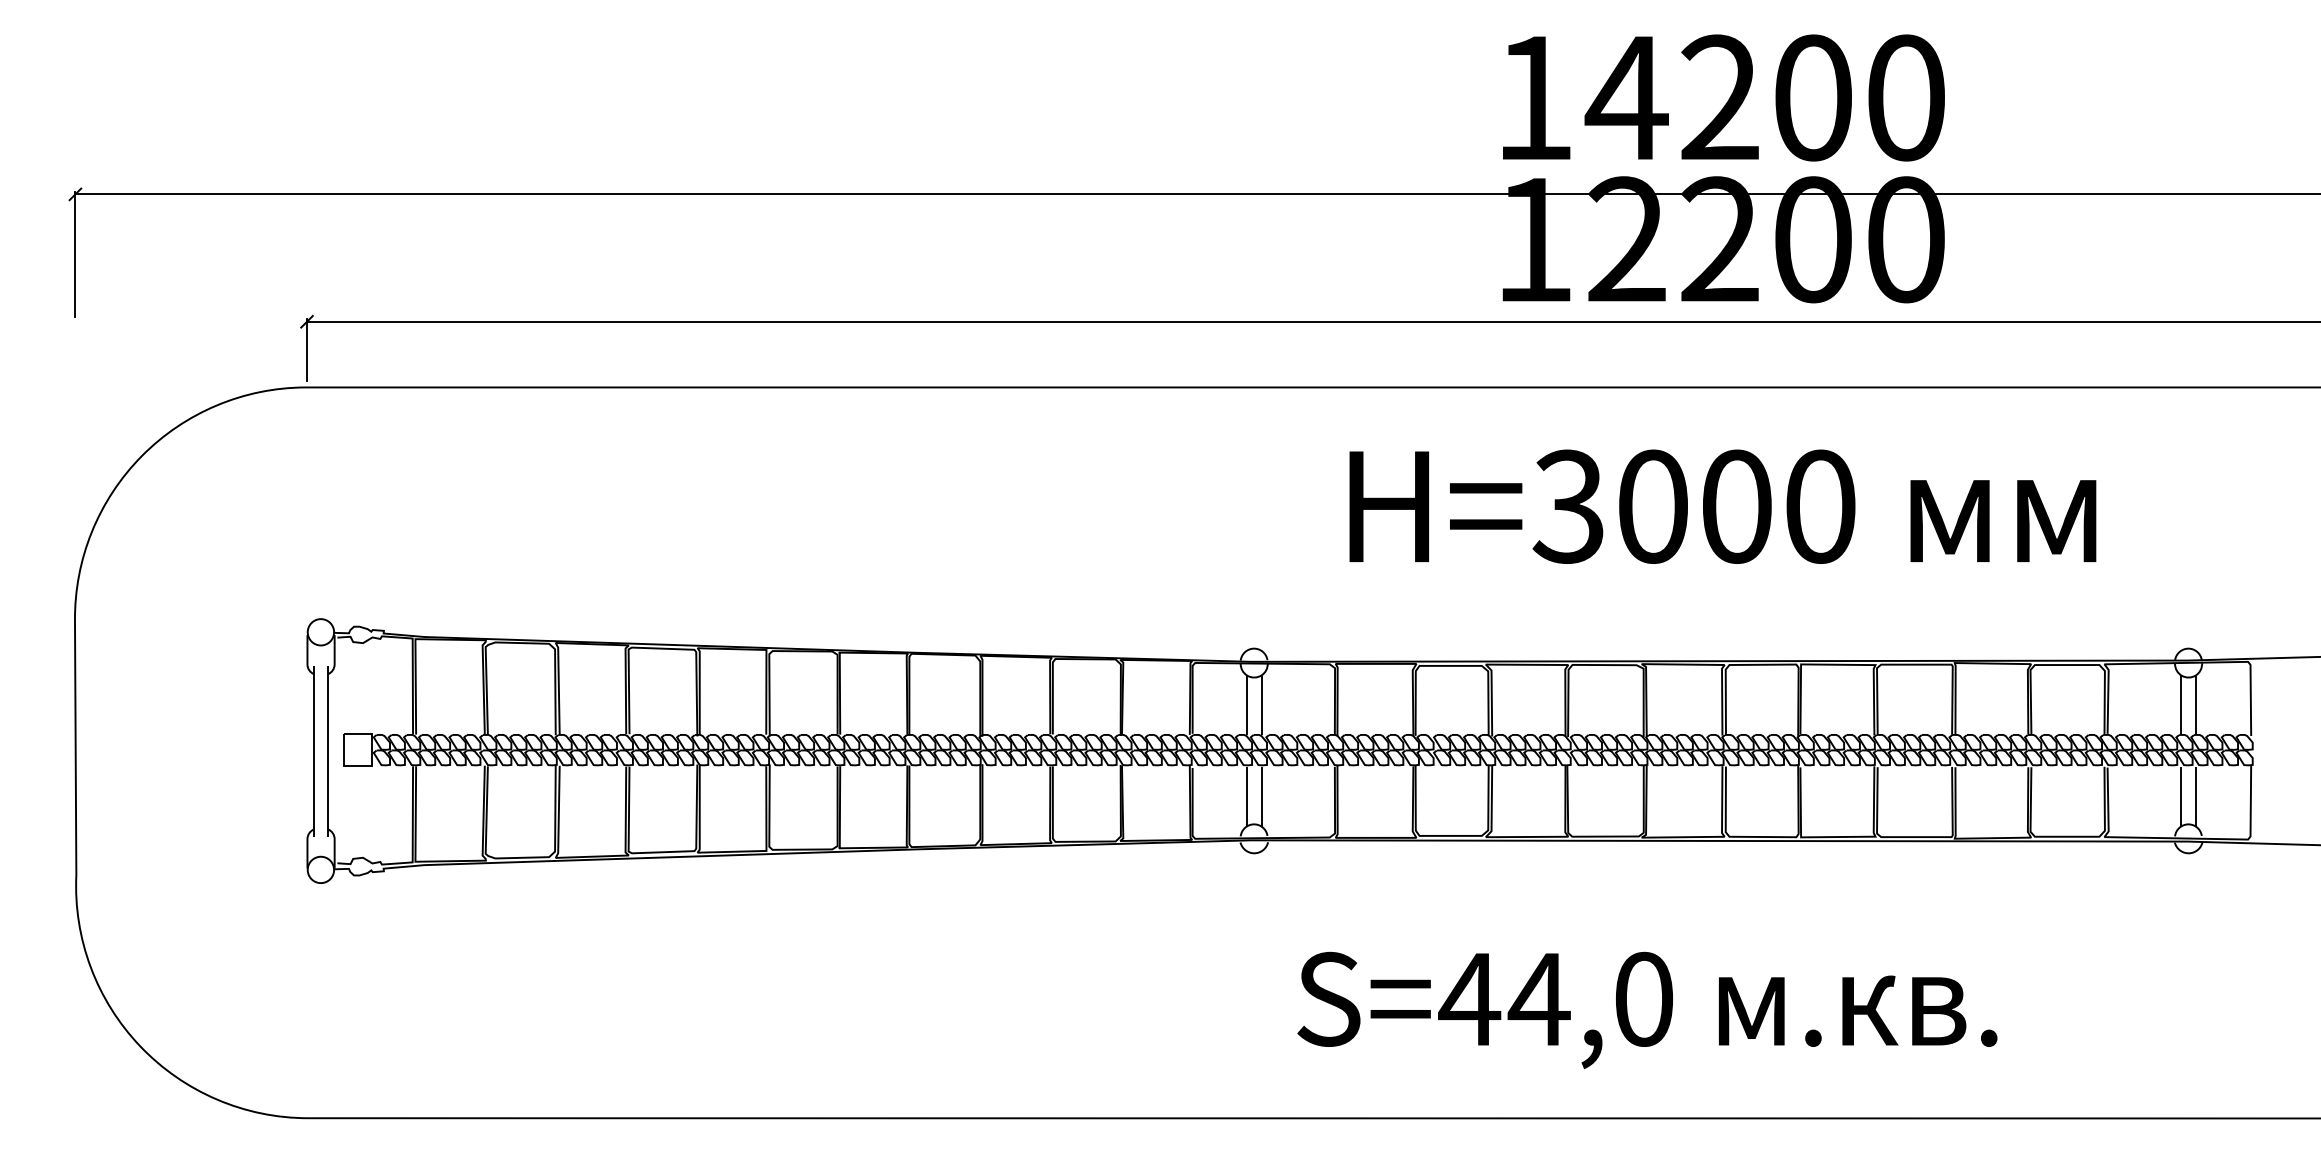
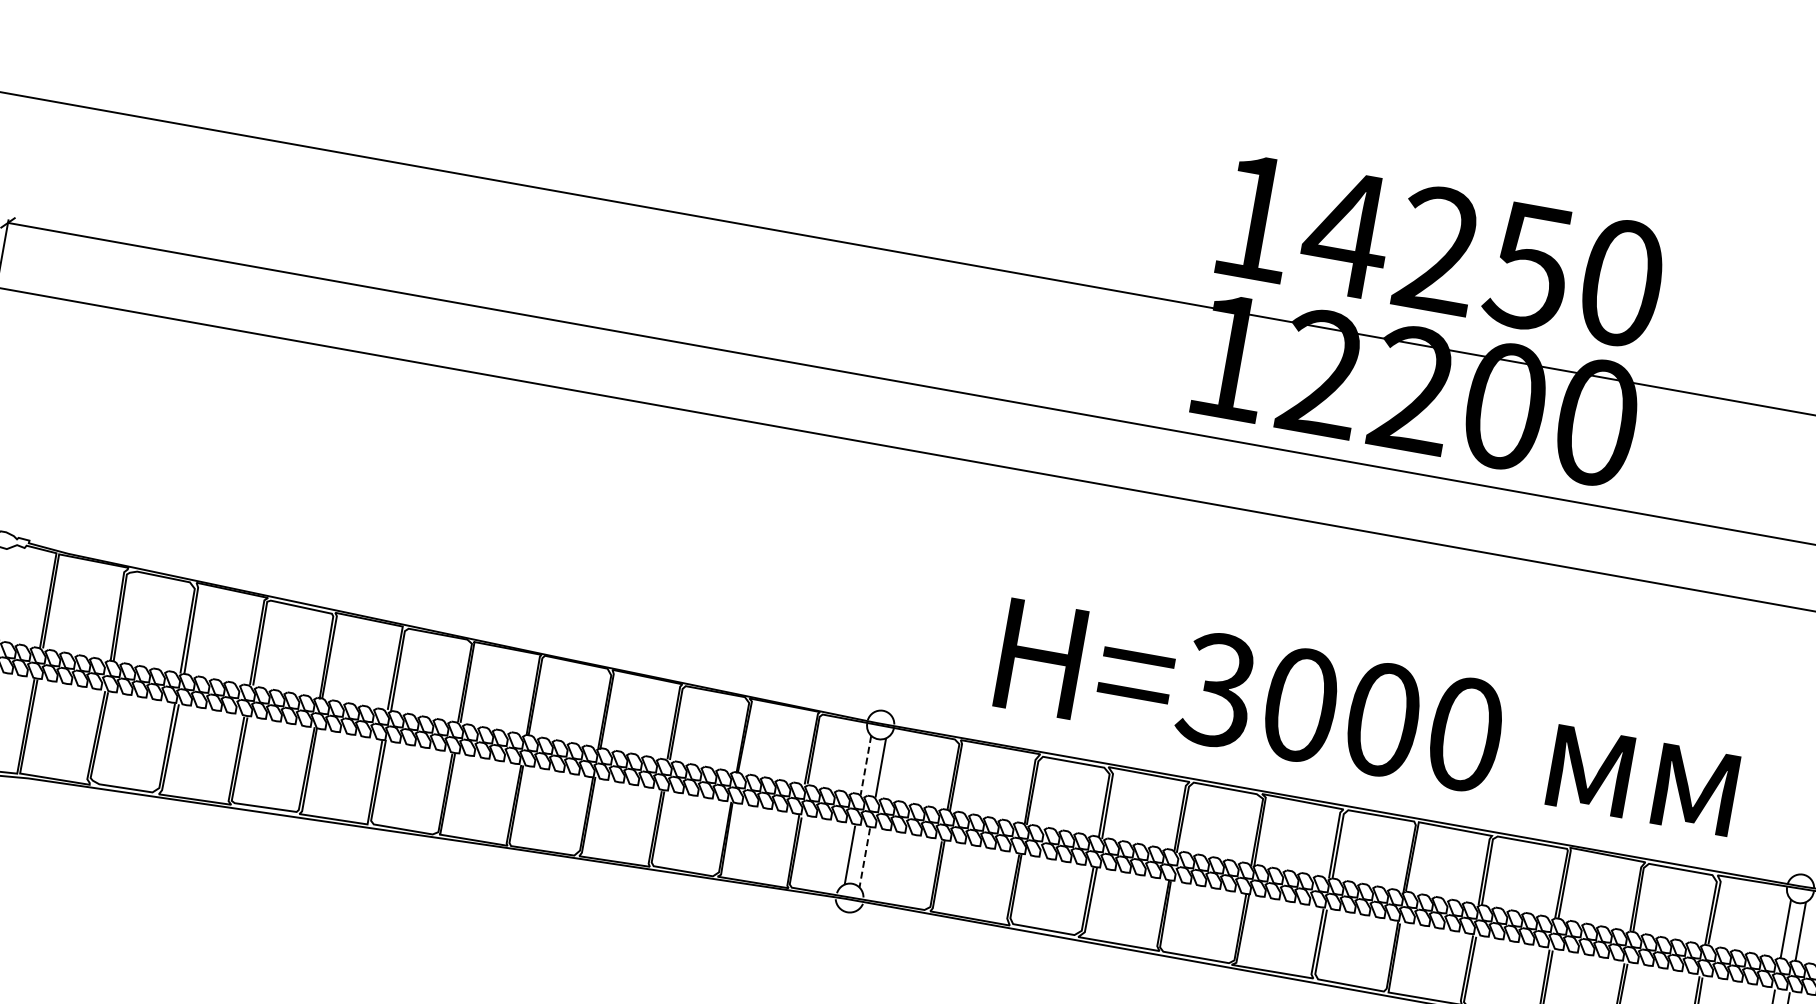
text: (1811, 97) -> (1528, 265), 14200 -> 14250
text: (1722, 506) -> (1368, 716), moved
line: (1246, 705) -> (865, 765), solid -> dashed
line: (1261, 796) -> (864, 857), solid -> dashed

